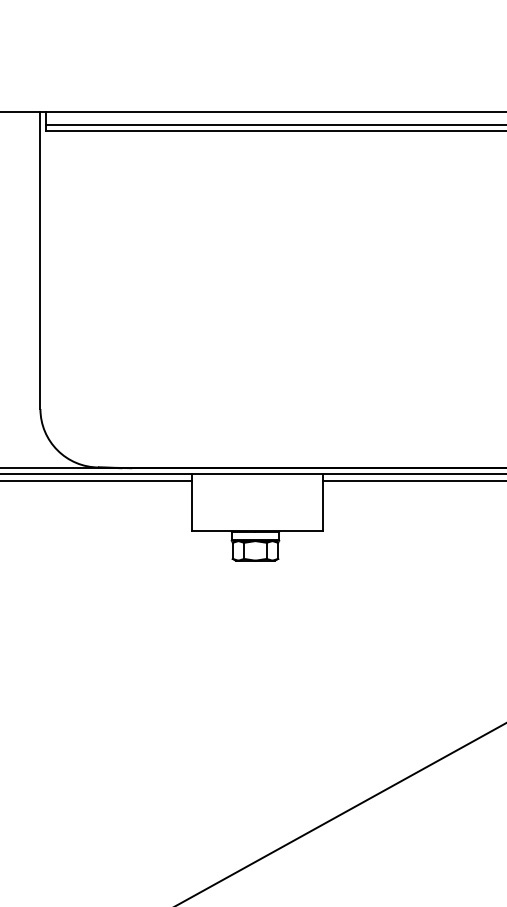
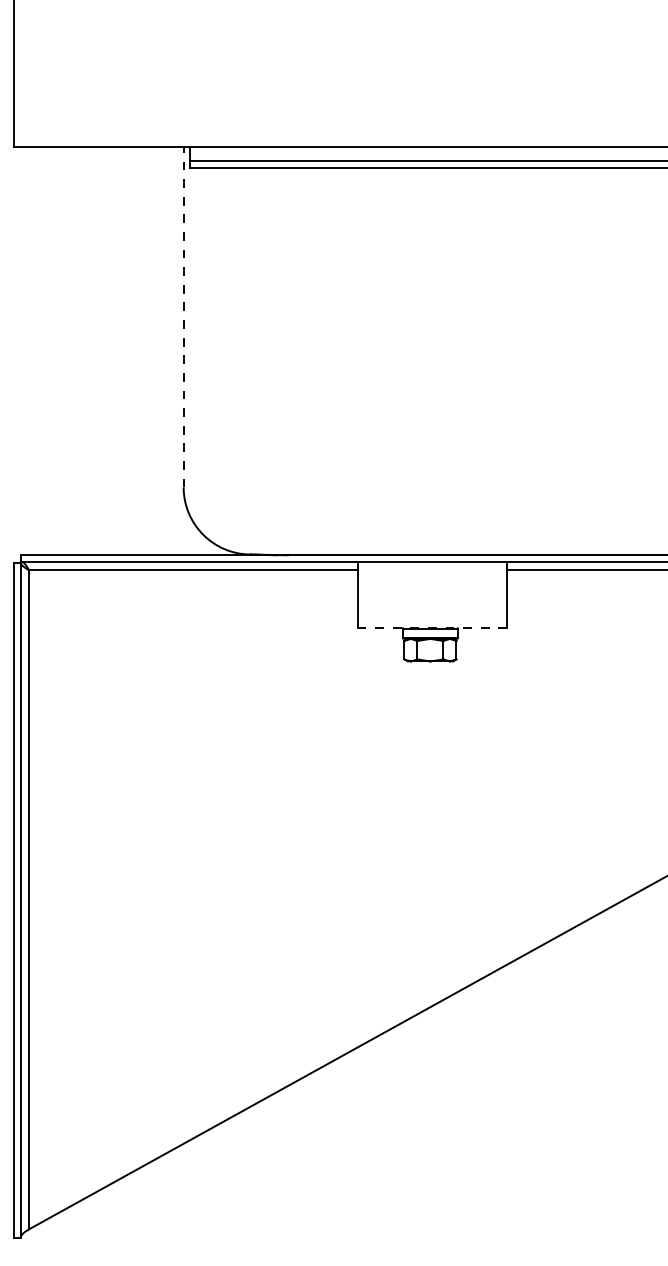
line: (40, 260) -> (183, 316), solid -> dashed
line: (257, 531) -> (432, 627), solid -> dashed

